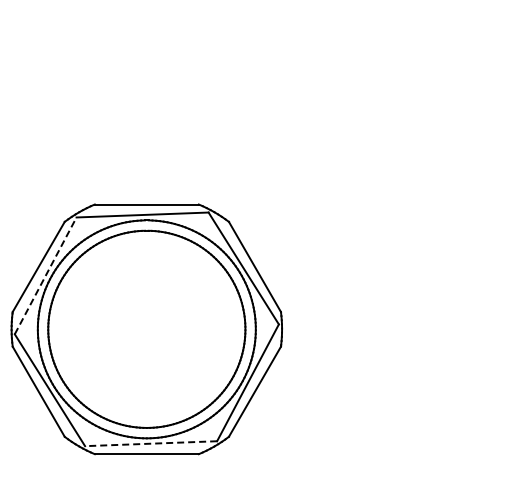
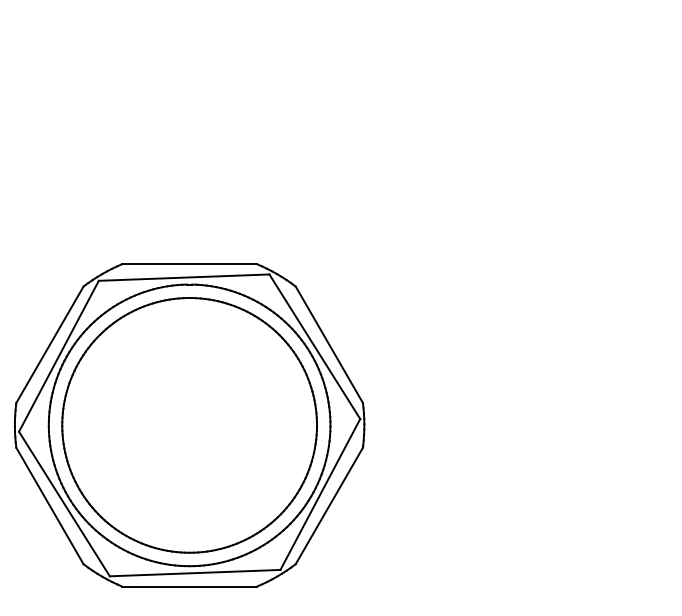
line: (45, 275) -> (58, 355), dashed -> solid
line: (150, 443) -> (194, 572), dashed -> solid

